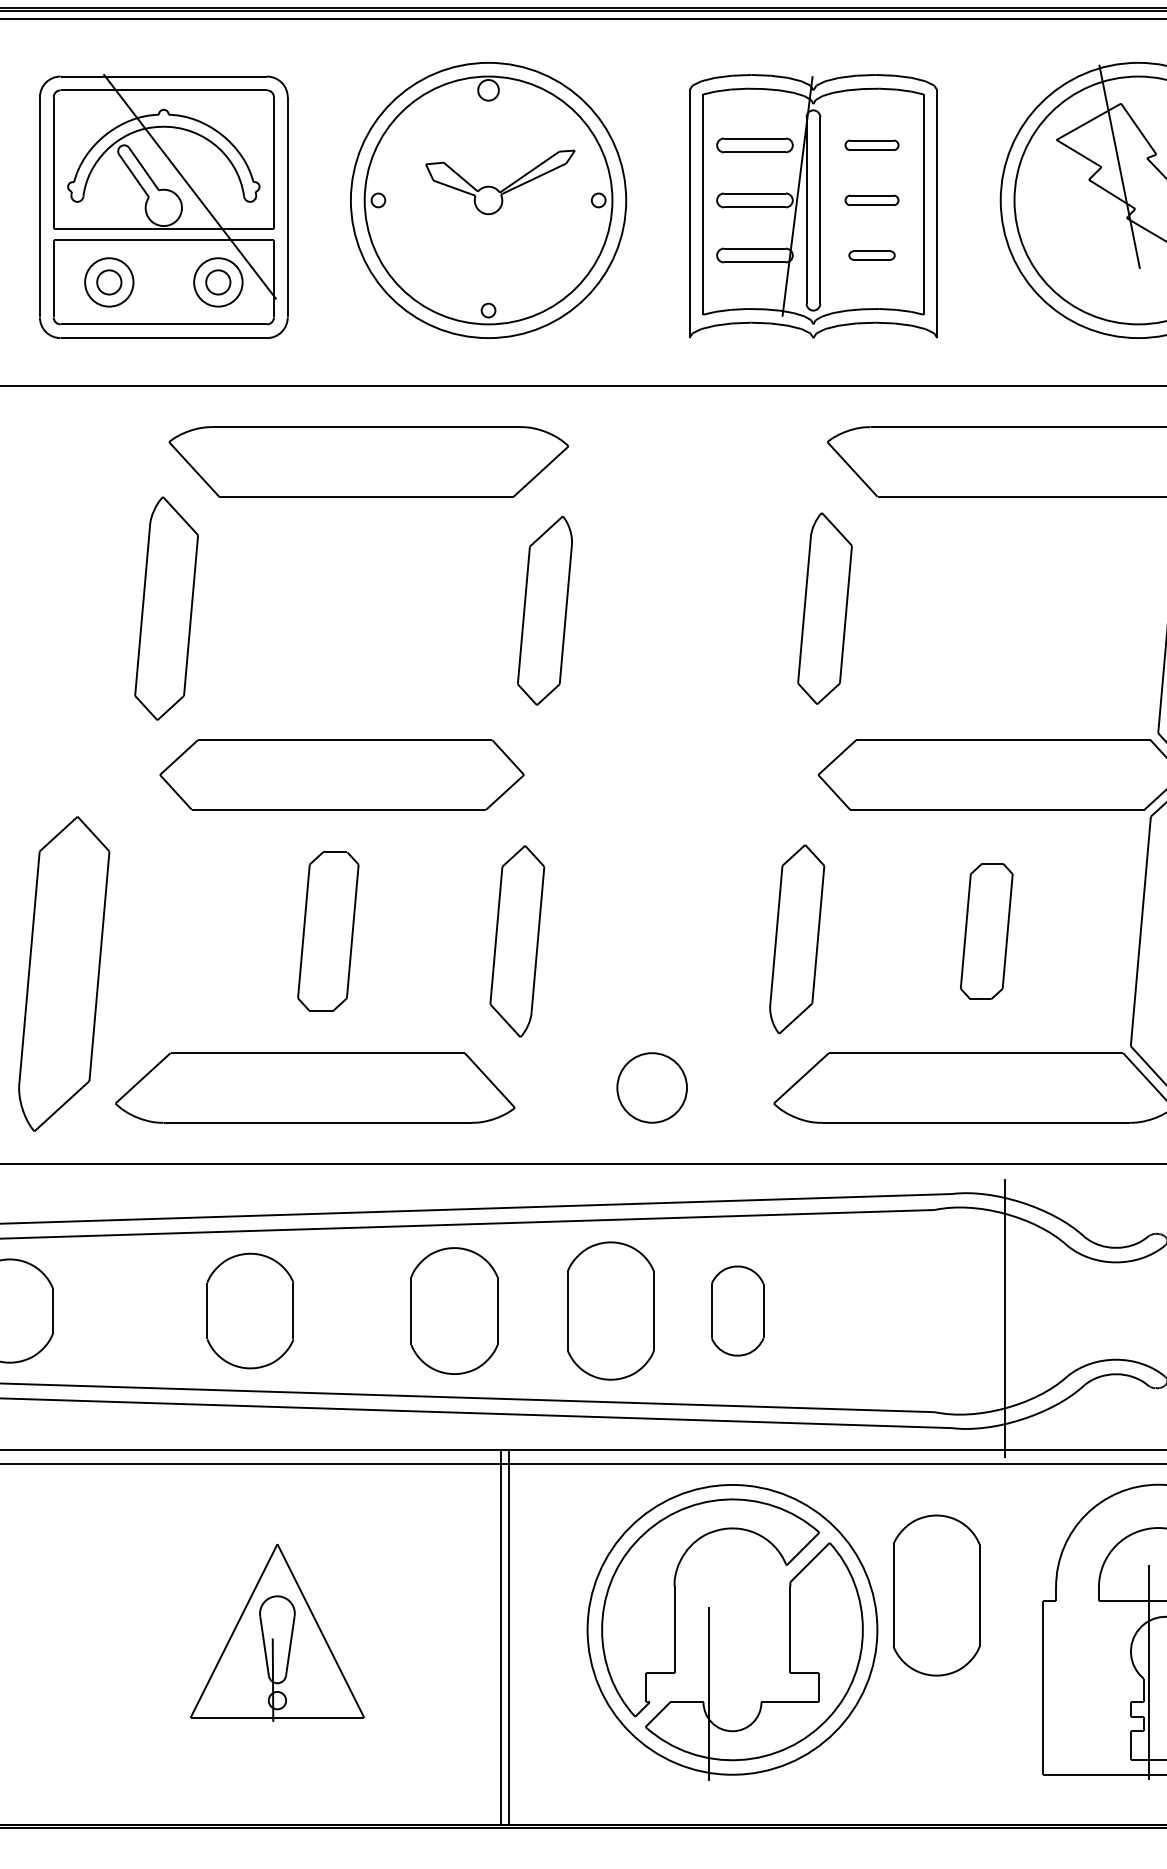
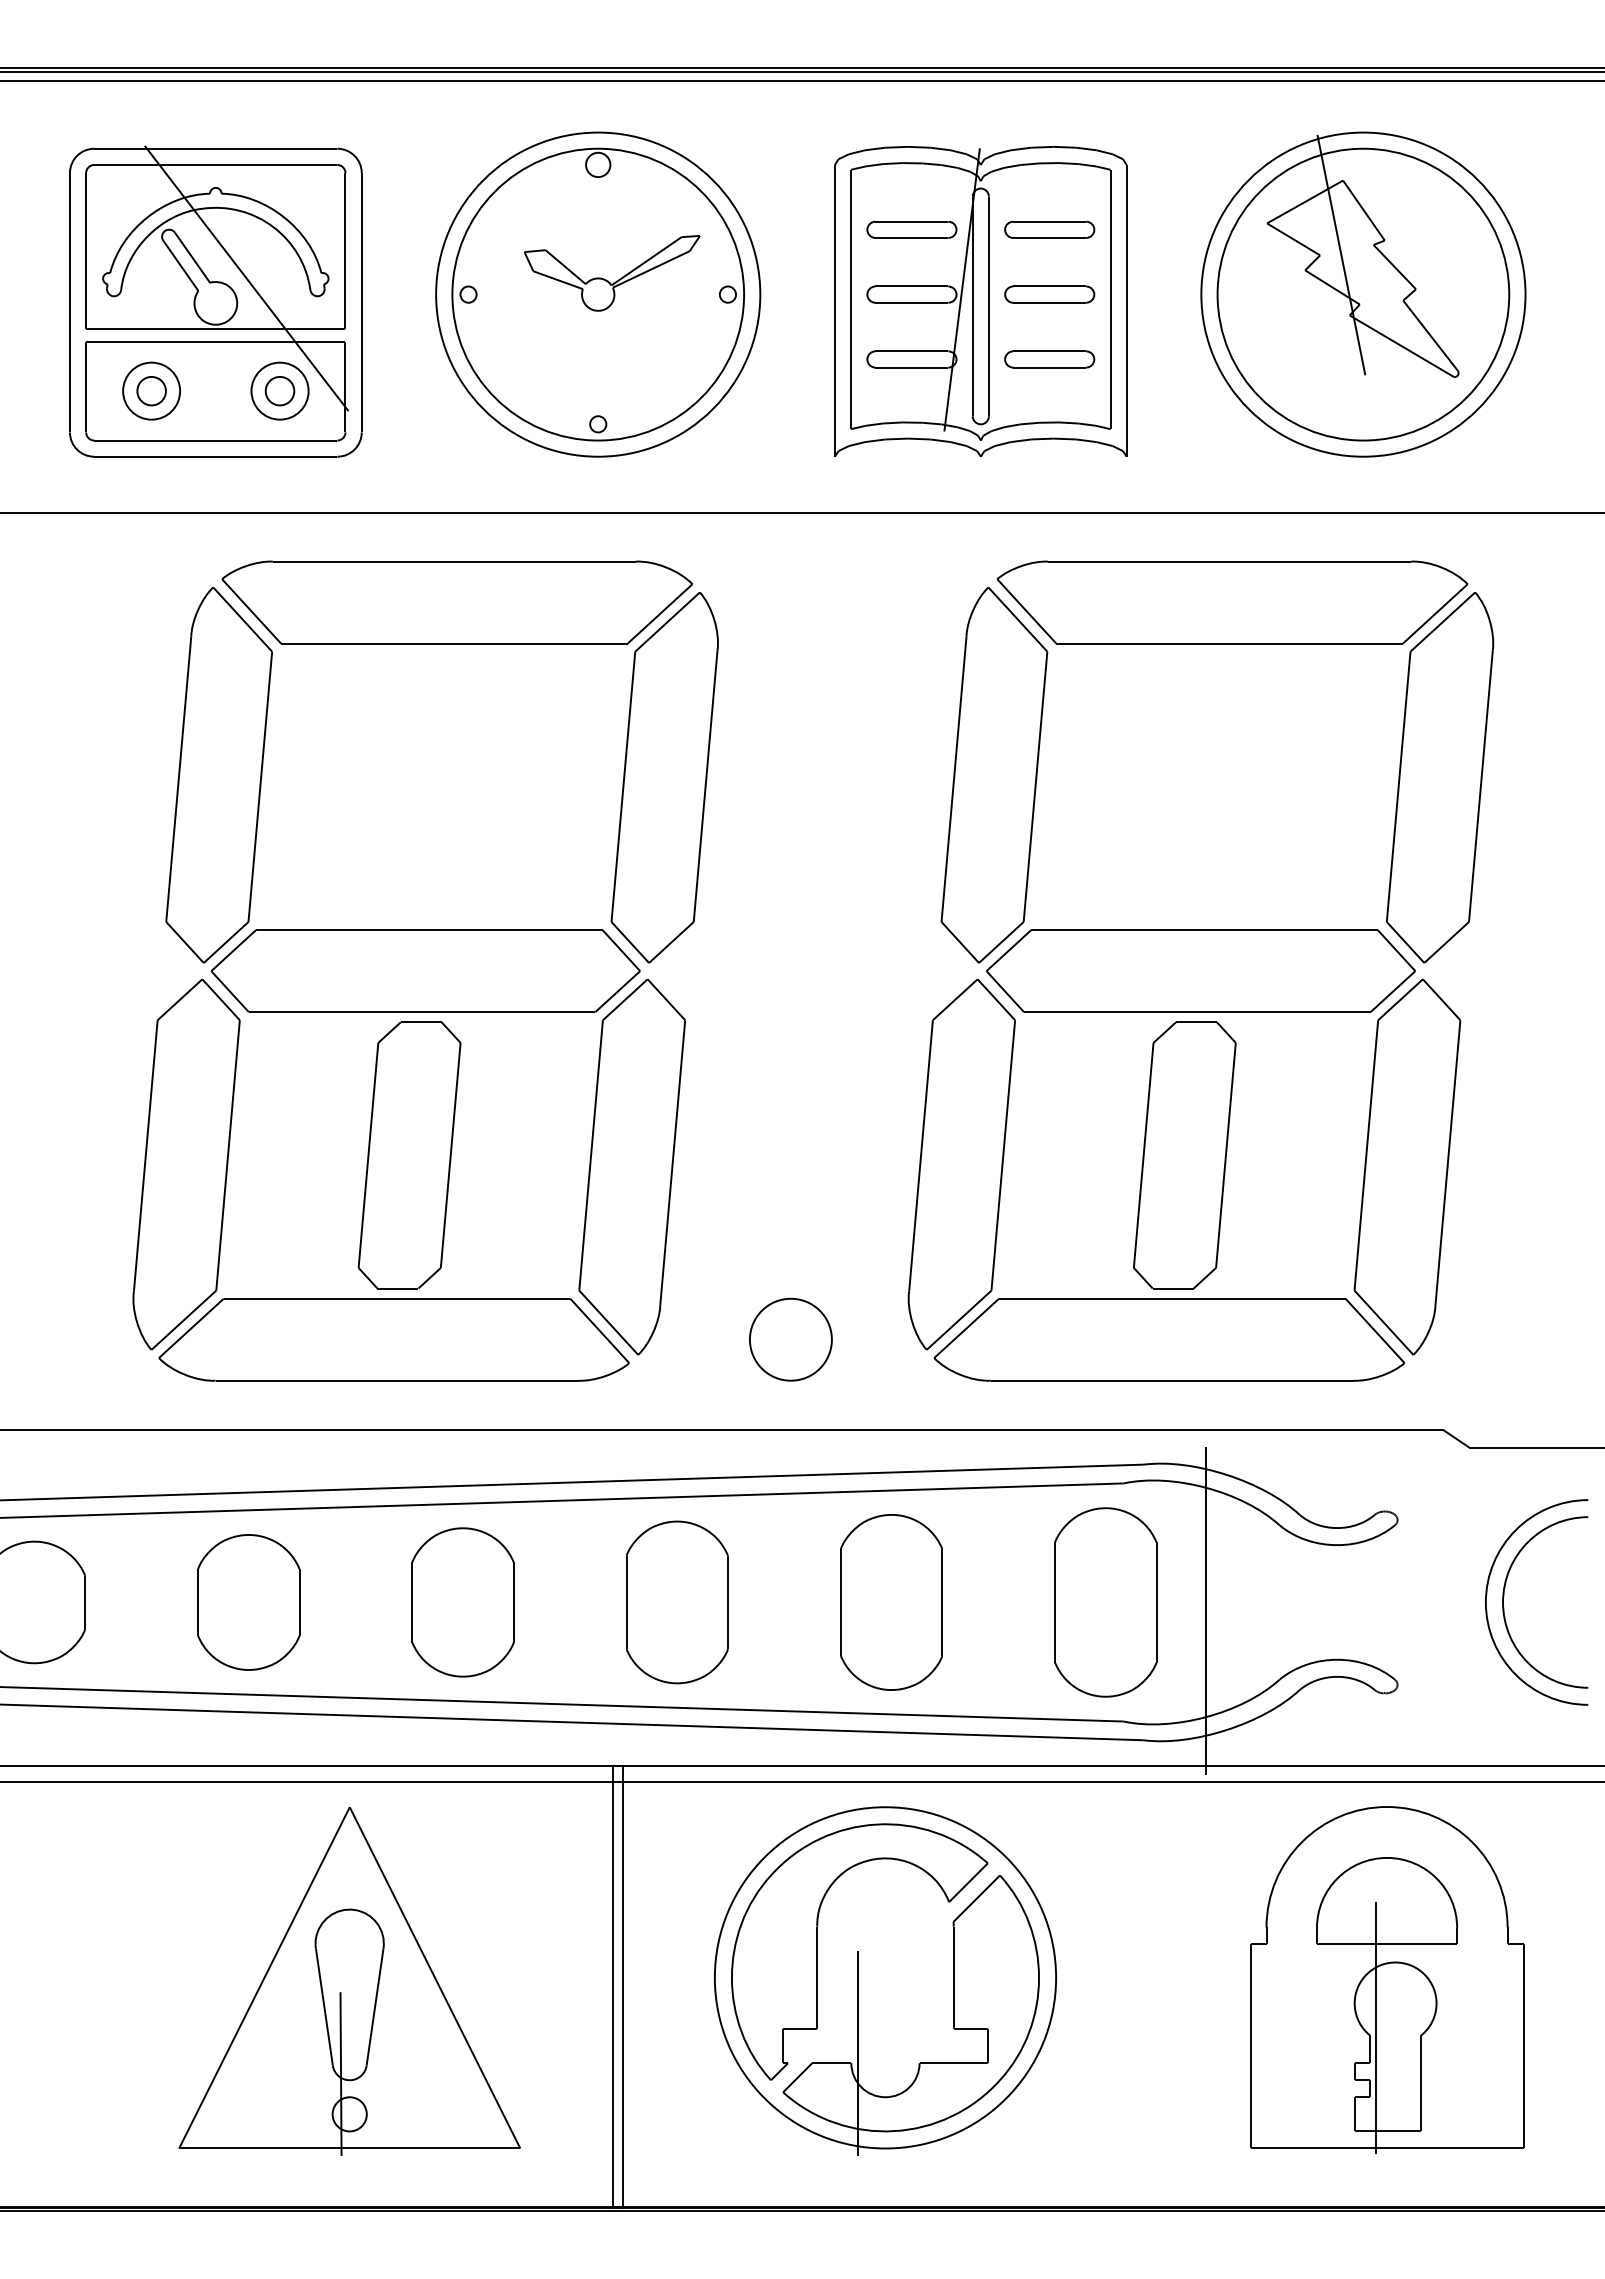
part: (871, 145) -> (1049, 229), size x1.43
part: (871, 200) -> (1049, 294), size x1.43
part: (871, 255) -> (1049, 359), size x1.67
part: (166, 608) -> (218, 775), size x1.43
part: (825, 608) -> (994, 775), size x1.67
part: (544, 610) -> (664, 777), size x1.67
part: (328, 931) -> (409, 1155), size x1.43
part: (986, 931) -> (1184, 1155), size x1.67
part: (797, 939) -> (961, 1164), size x1.67
part: (516, 941) -> (631, 1167), size x1.67
part: (64, 973) -> (186, 1164), moved
part: (250, 1311) -> (248, 1602), moved
part: (453, 1311) -> (462, 1602), moved
part: (611, 1311) -> (677, 1602), moved
part: (737, 1311) -> (891, 1602), size x1.67
part: (936, 1595) -> (1105, 1602), moved
part: (277, 1632) -> (349, 1981), size x1.67

